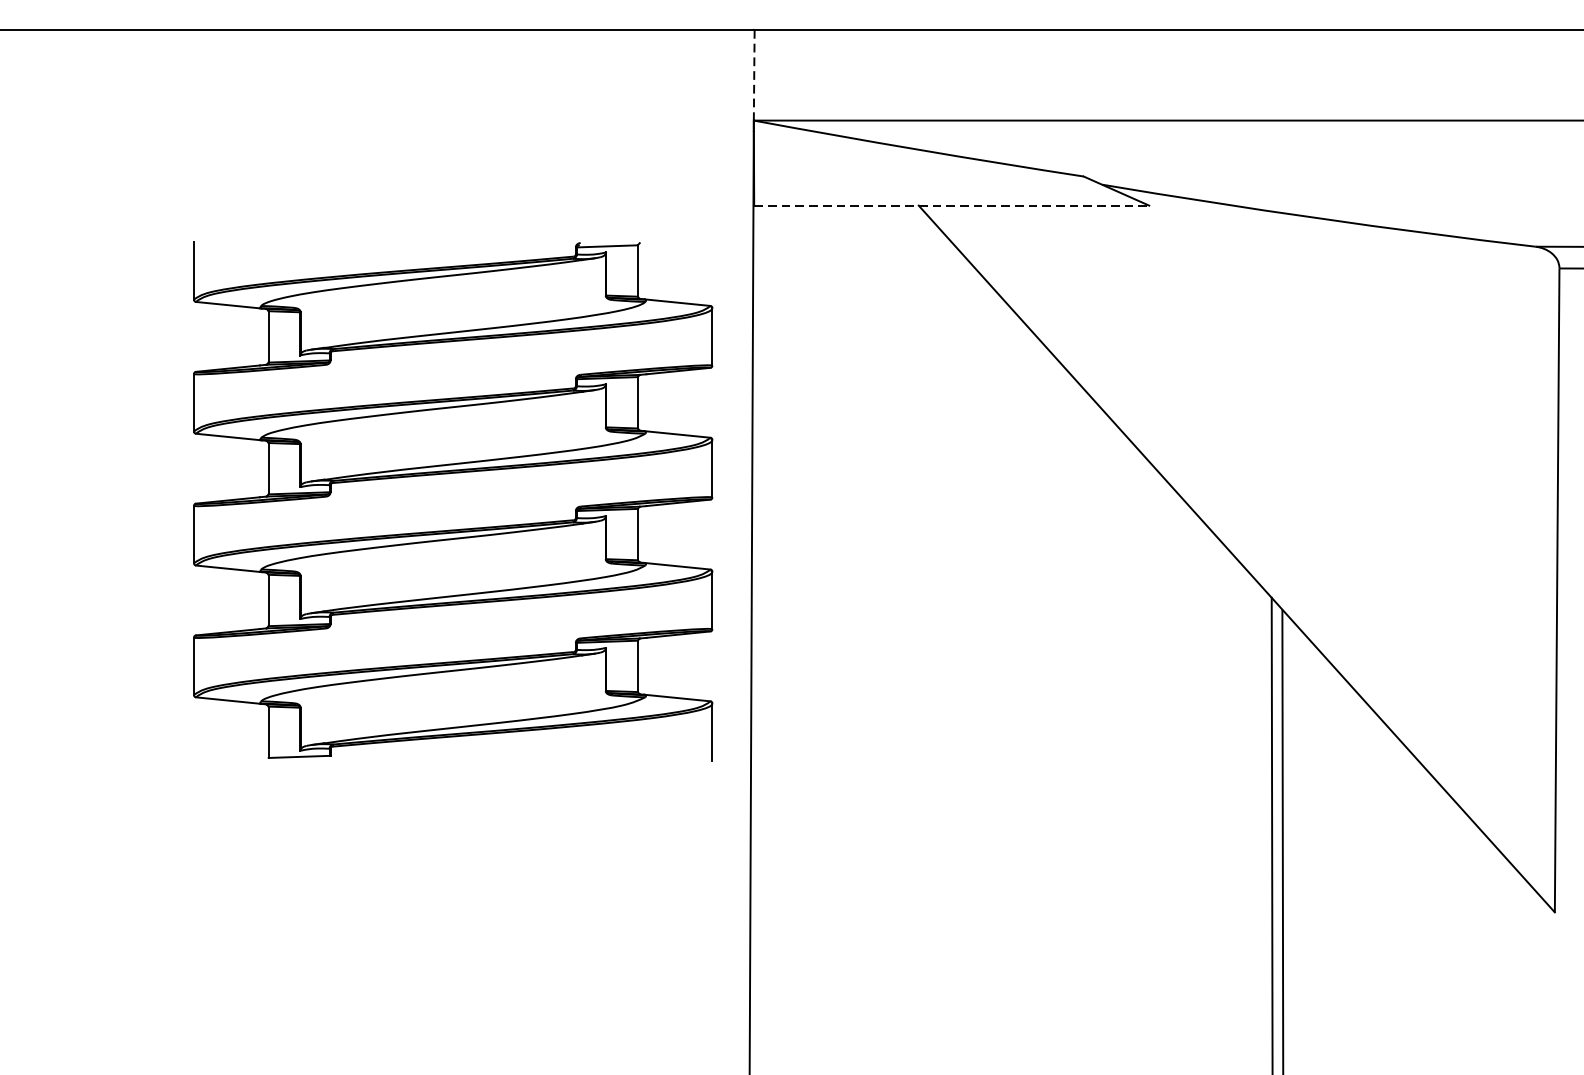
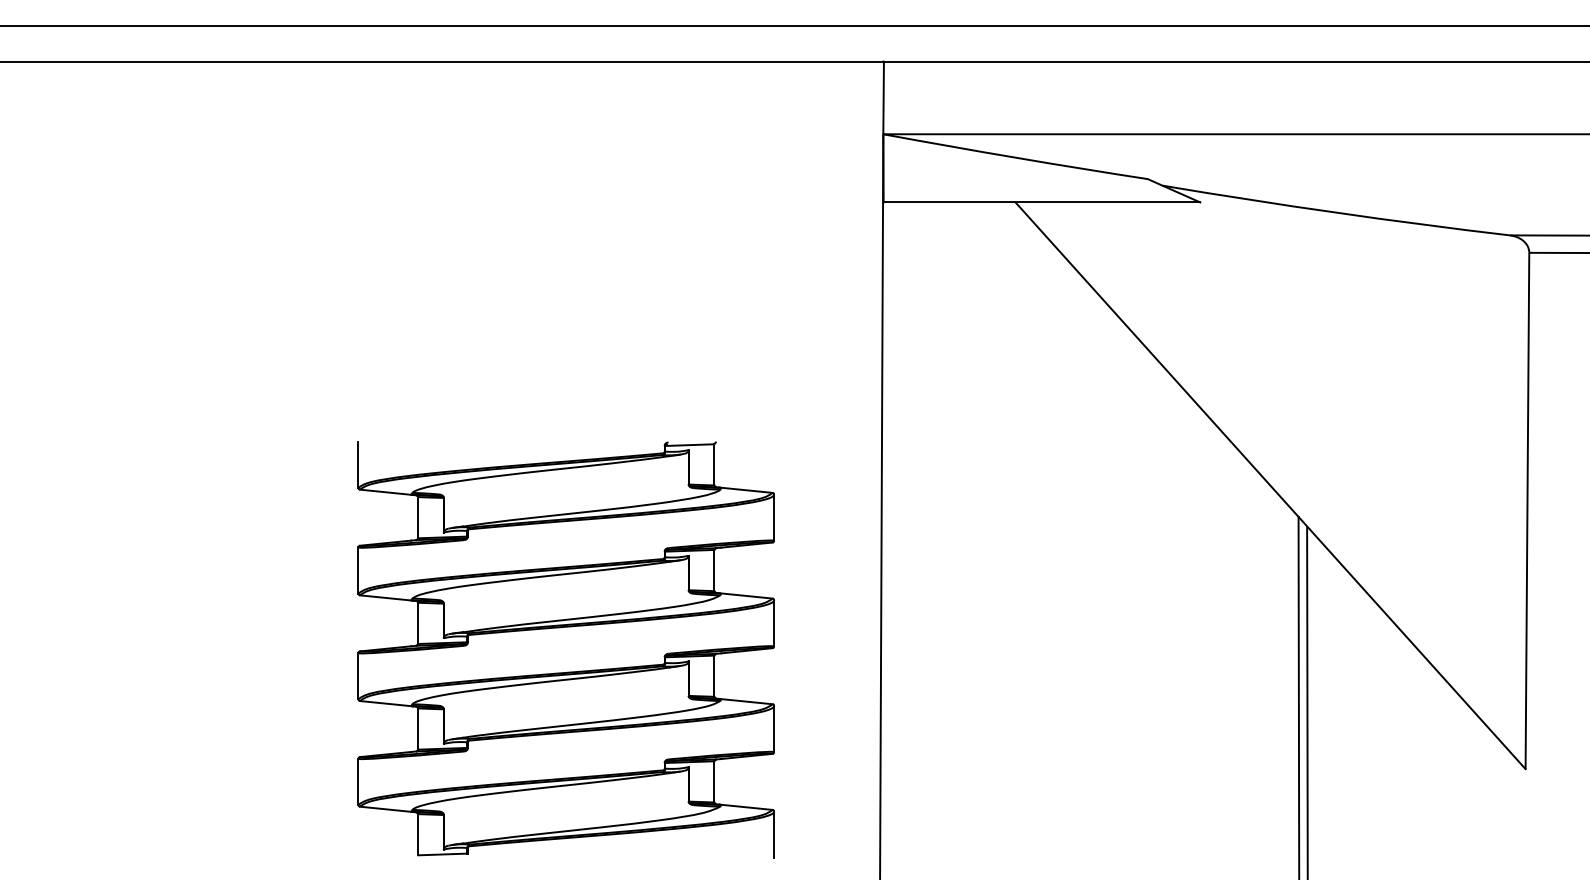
line: (754, 74) -> (883, 97), dashed -> solid
line: (952, 205) -> (1042, 202), dashed -> solid
part: (452, 501) -> (565, 649), moved

